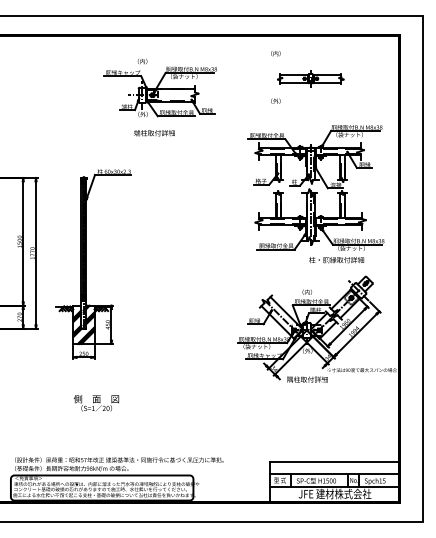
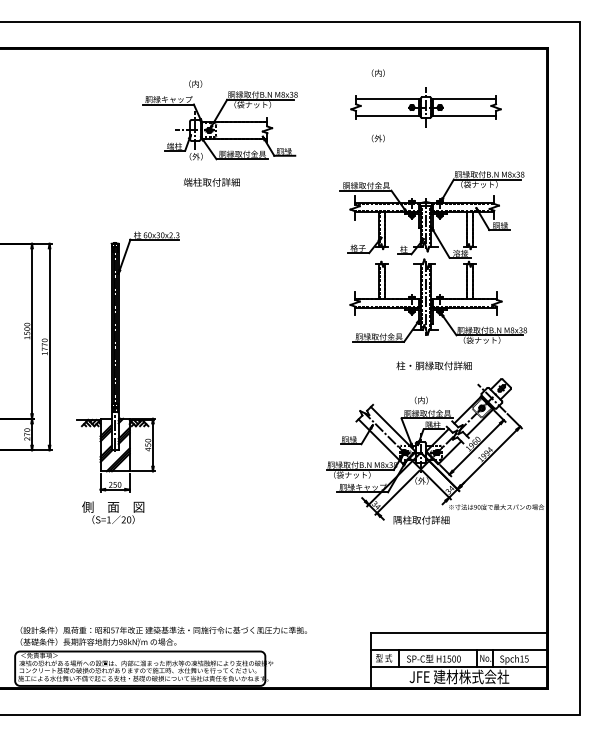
part: (310, 78) -> (425, 107), size x1.67
text: (336, 260) -> (434, 366), moved
text: (96, 403) -> (113, 513), moved

